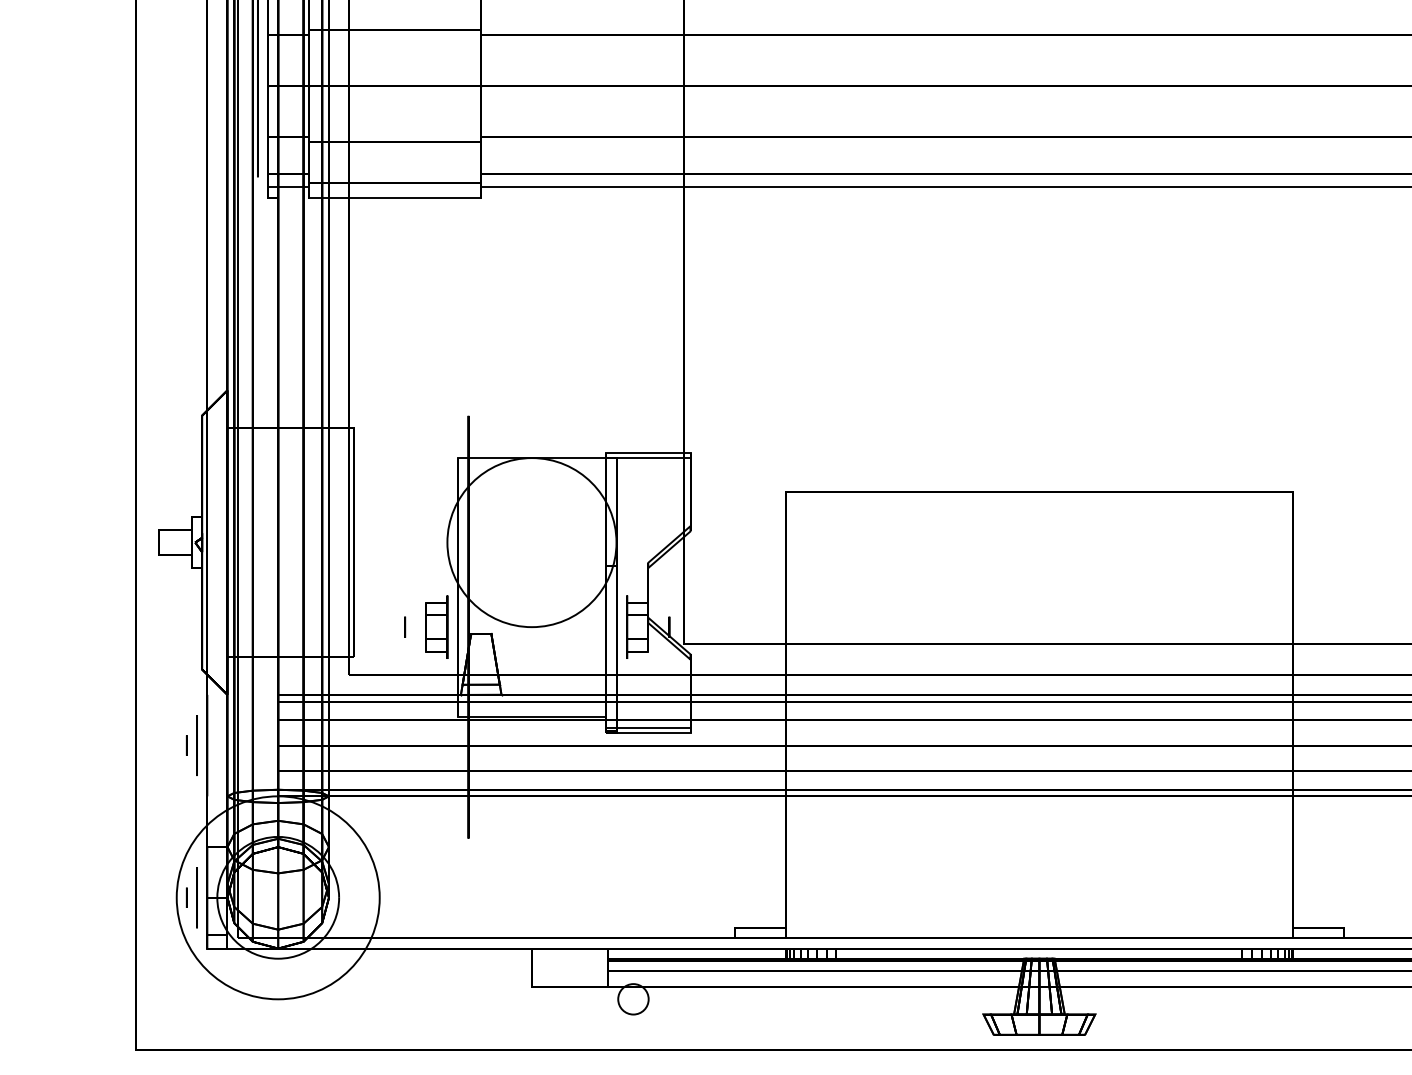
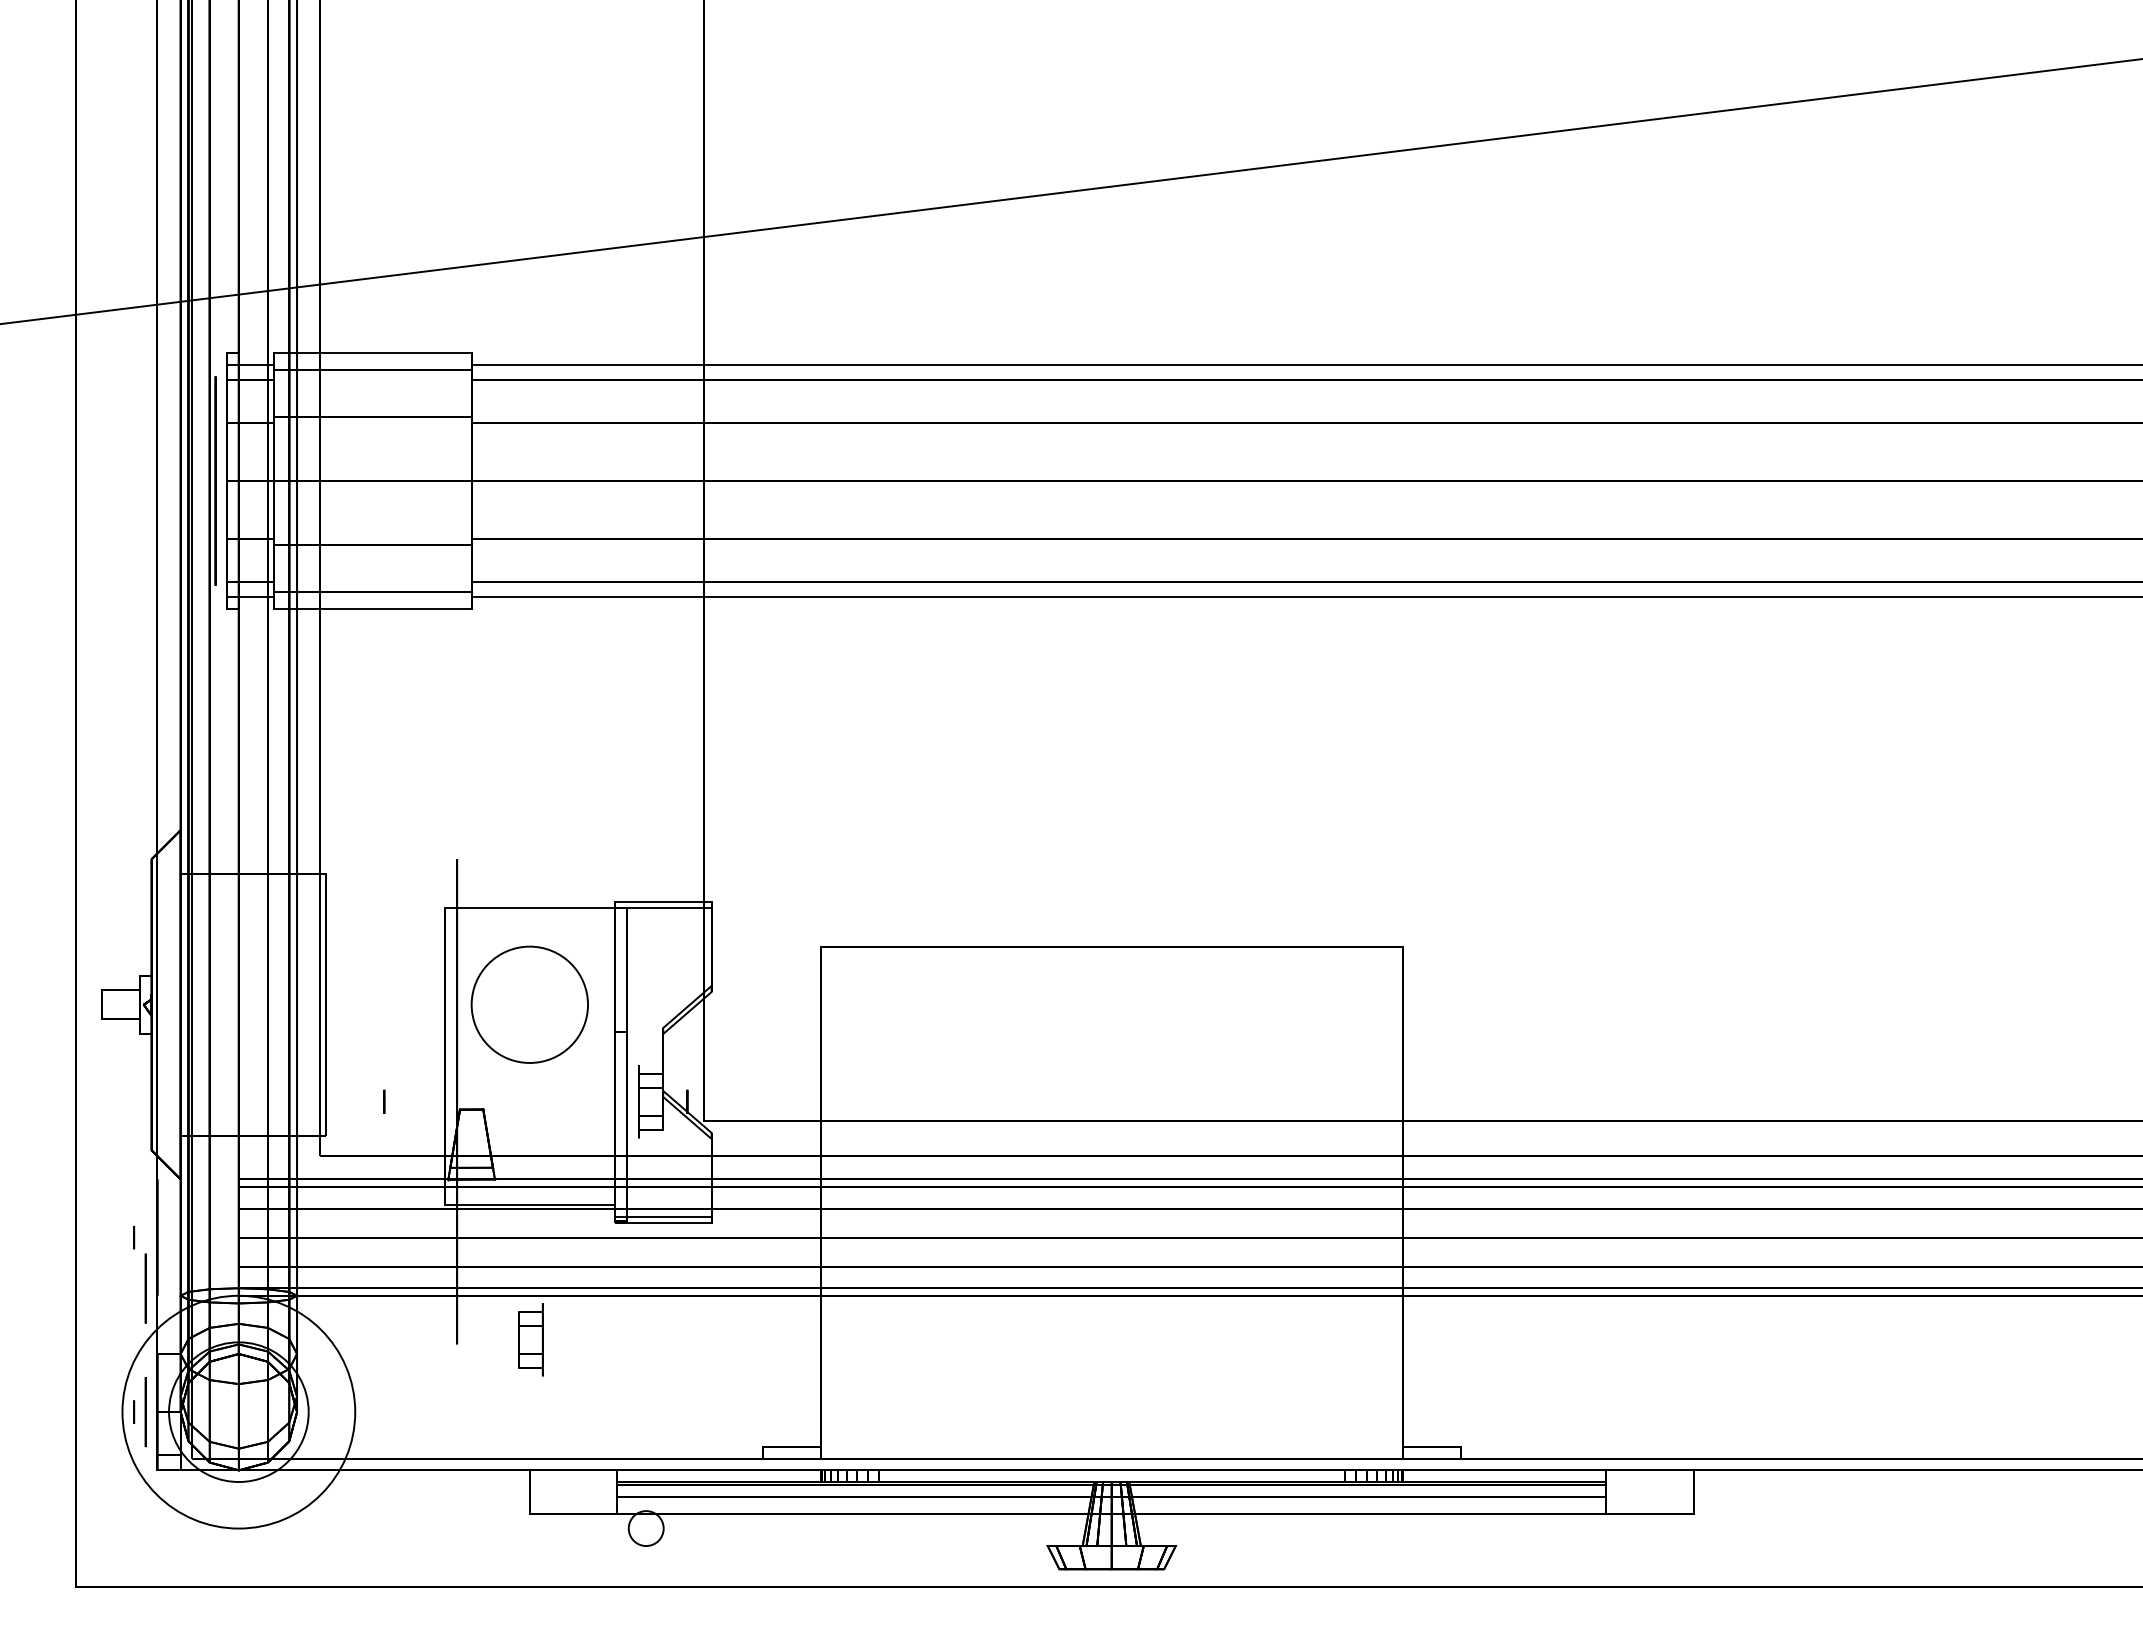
circle: (531, 542) -> (529, 1004), size x0.6
part: (436, 626) -> (530, 1339), moved
circle: (196, 745) -> (145, 1288), moved

